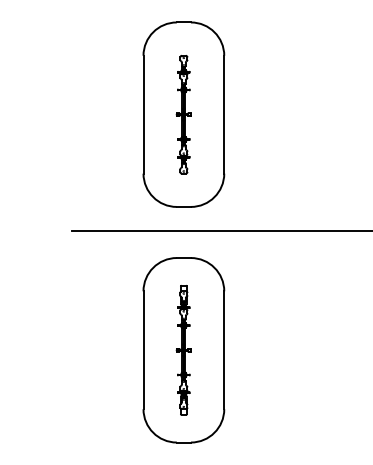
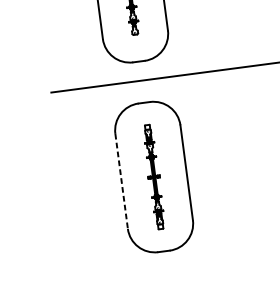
line: (143, 350) -> (121, 181), solid -> dashed

